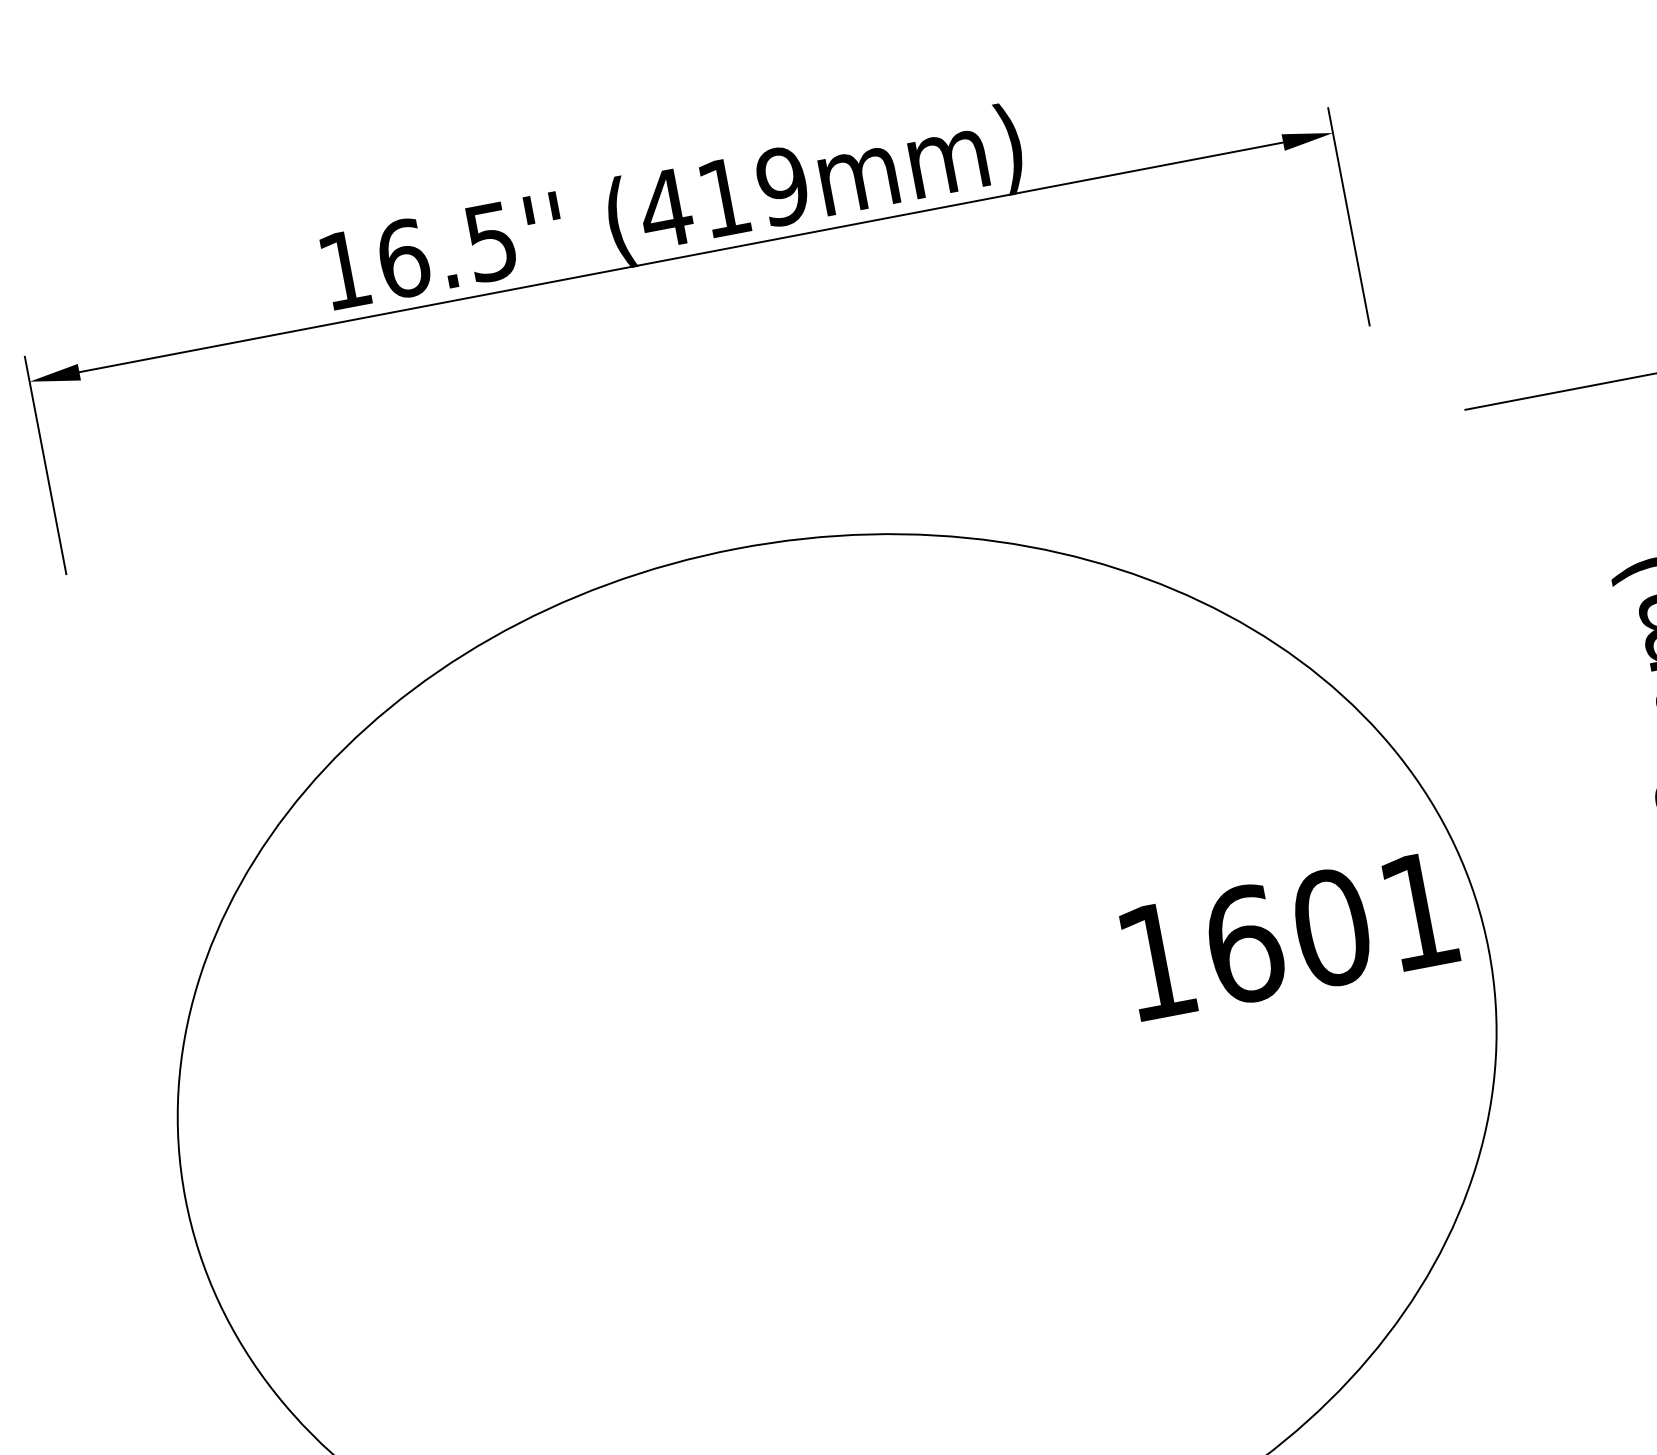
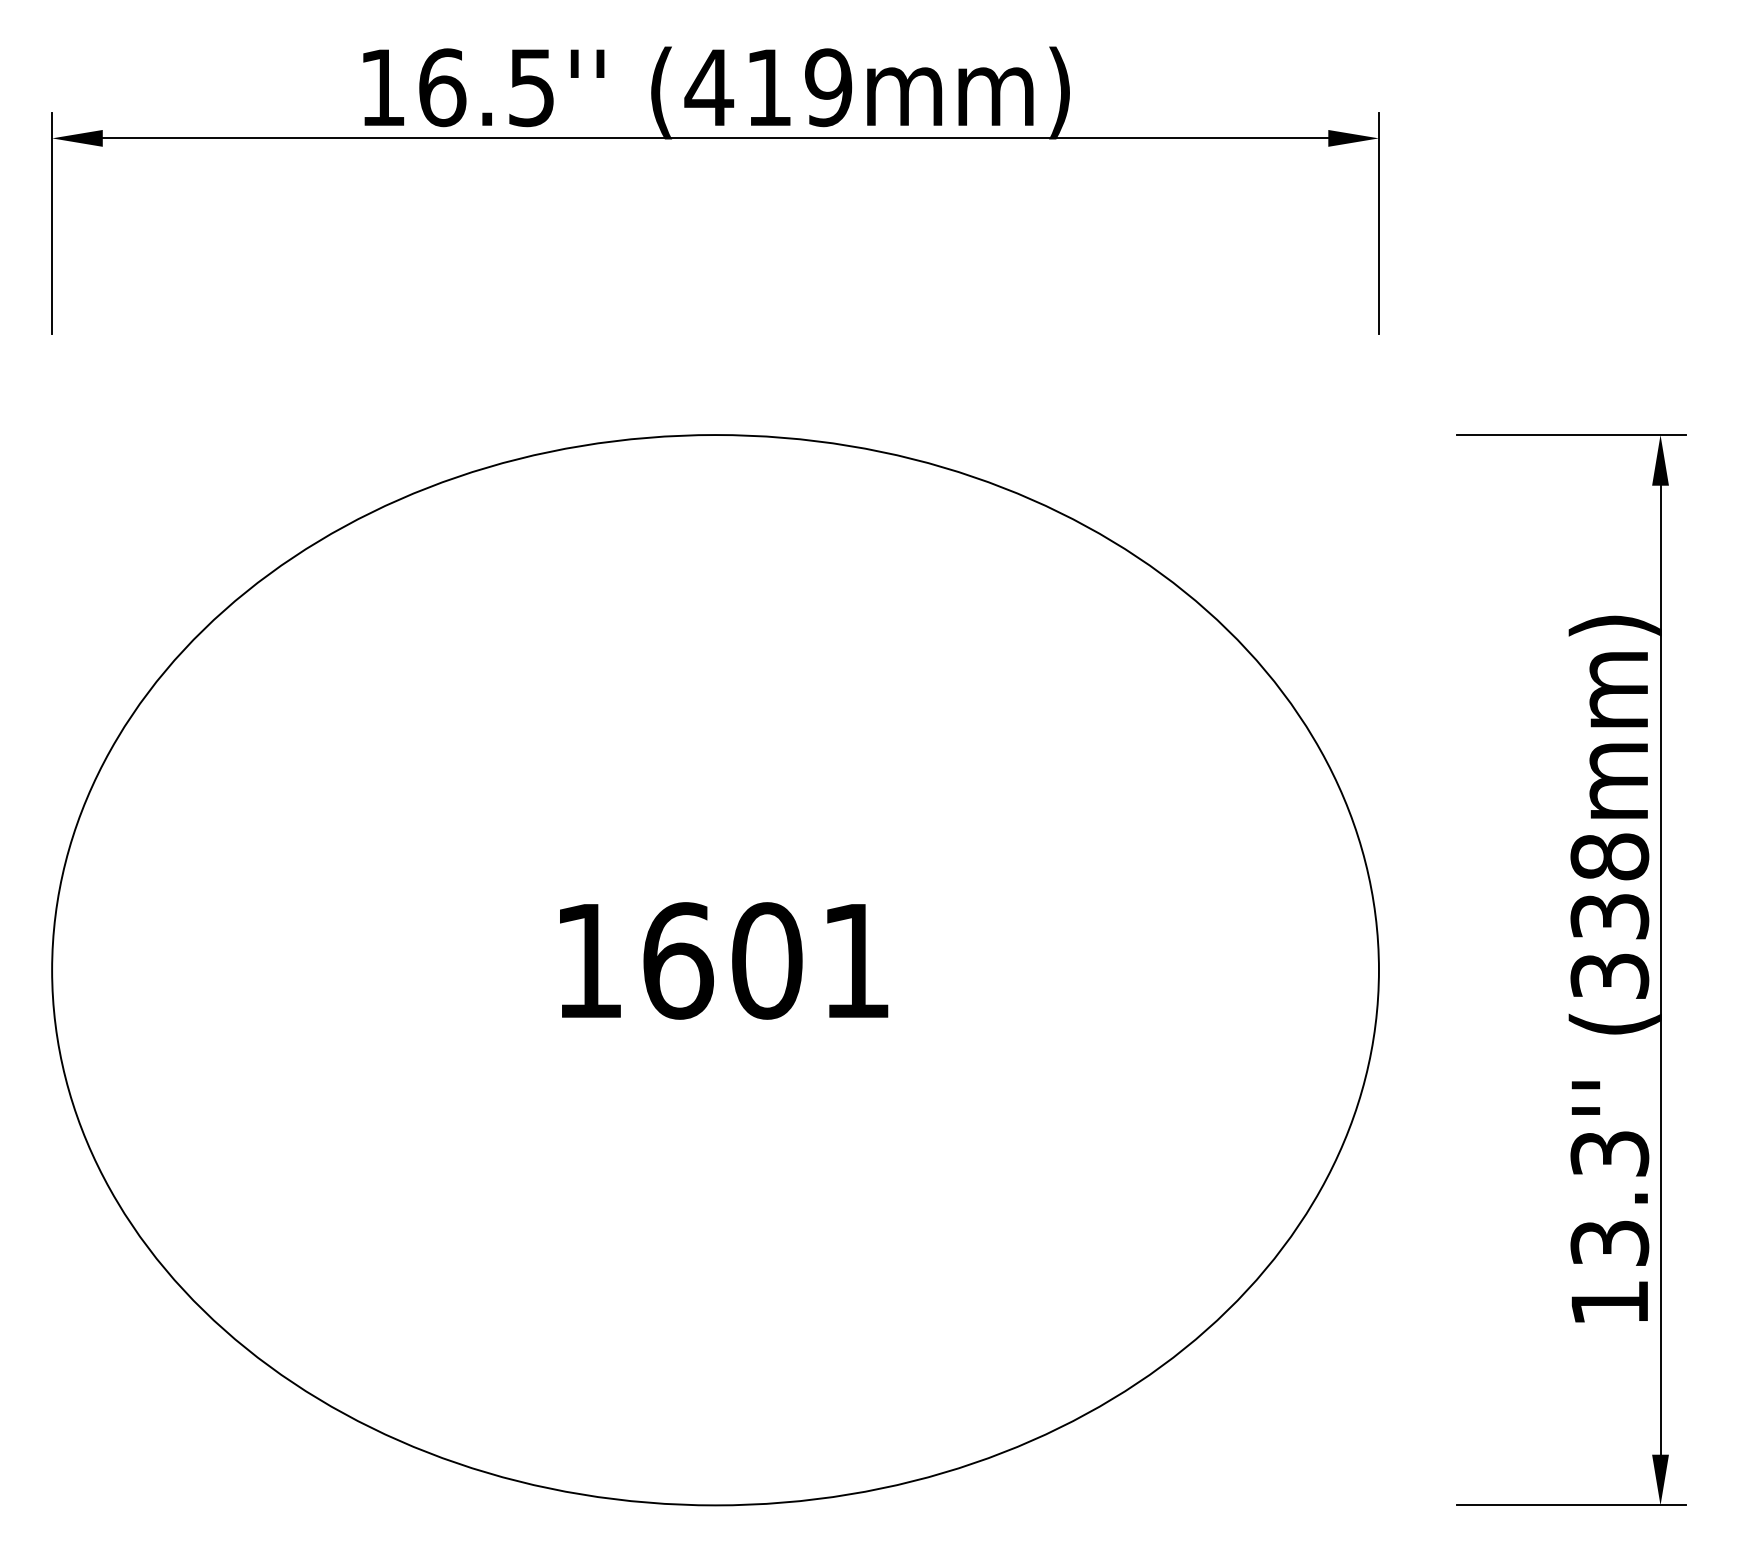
text: (1290, 935) -> (724, 960), moved

